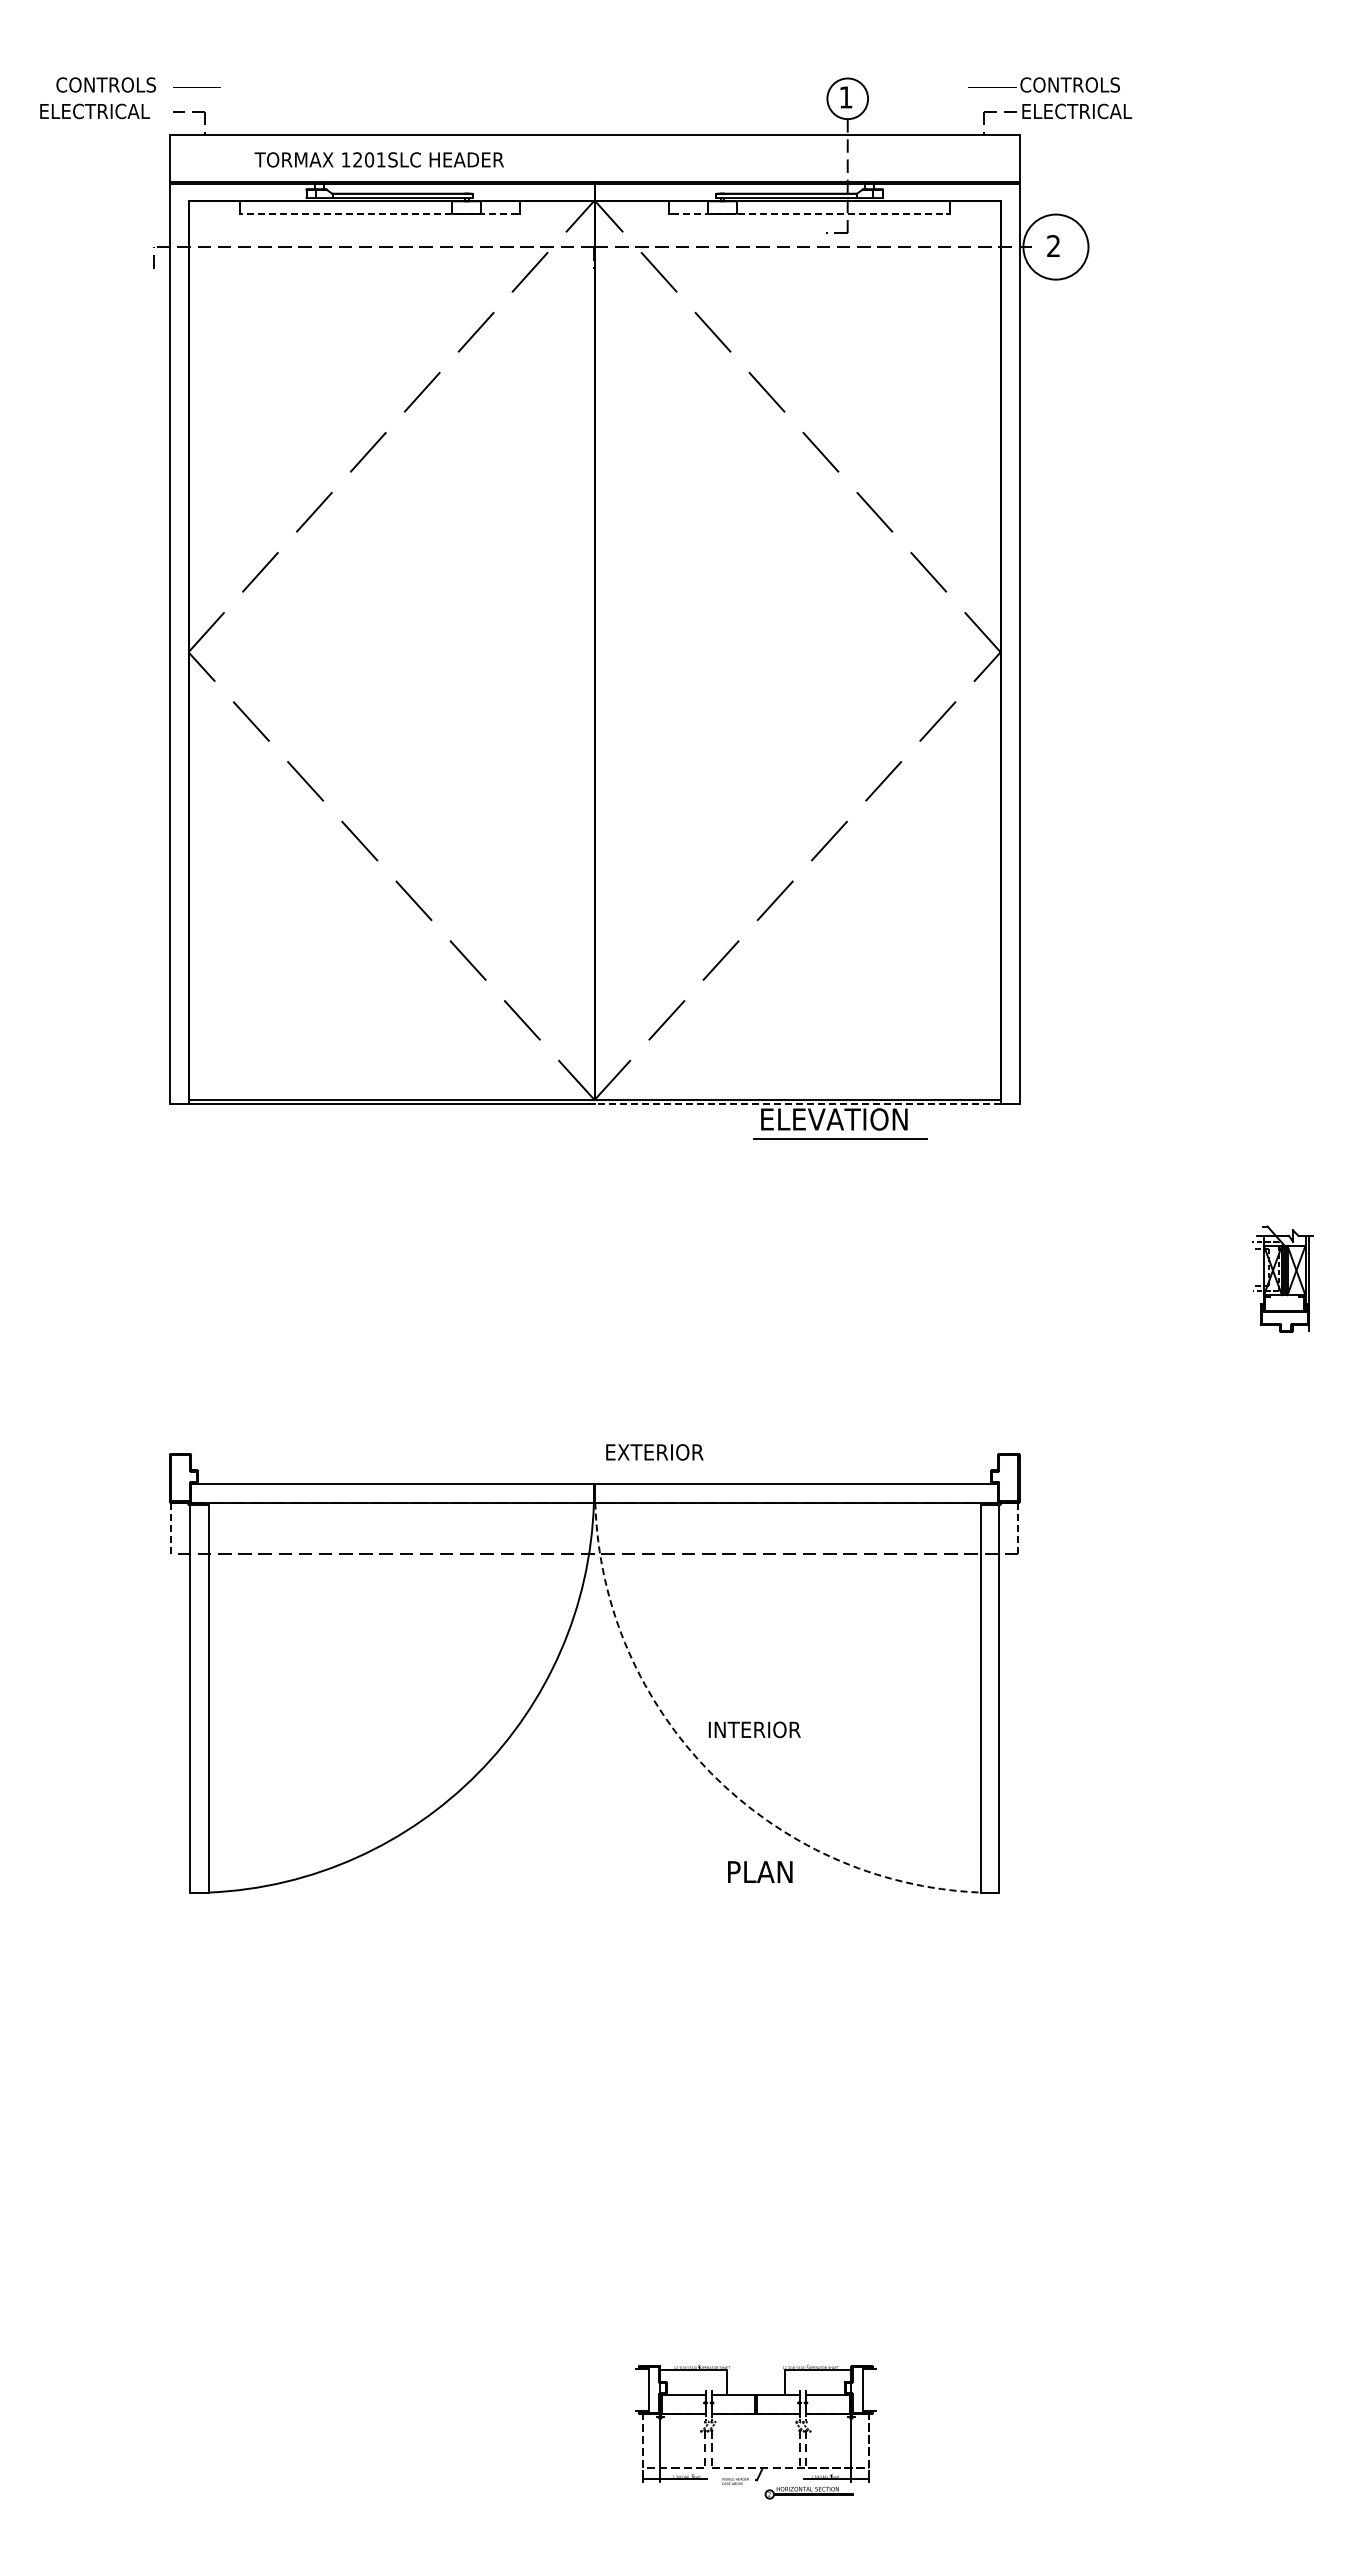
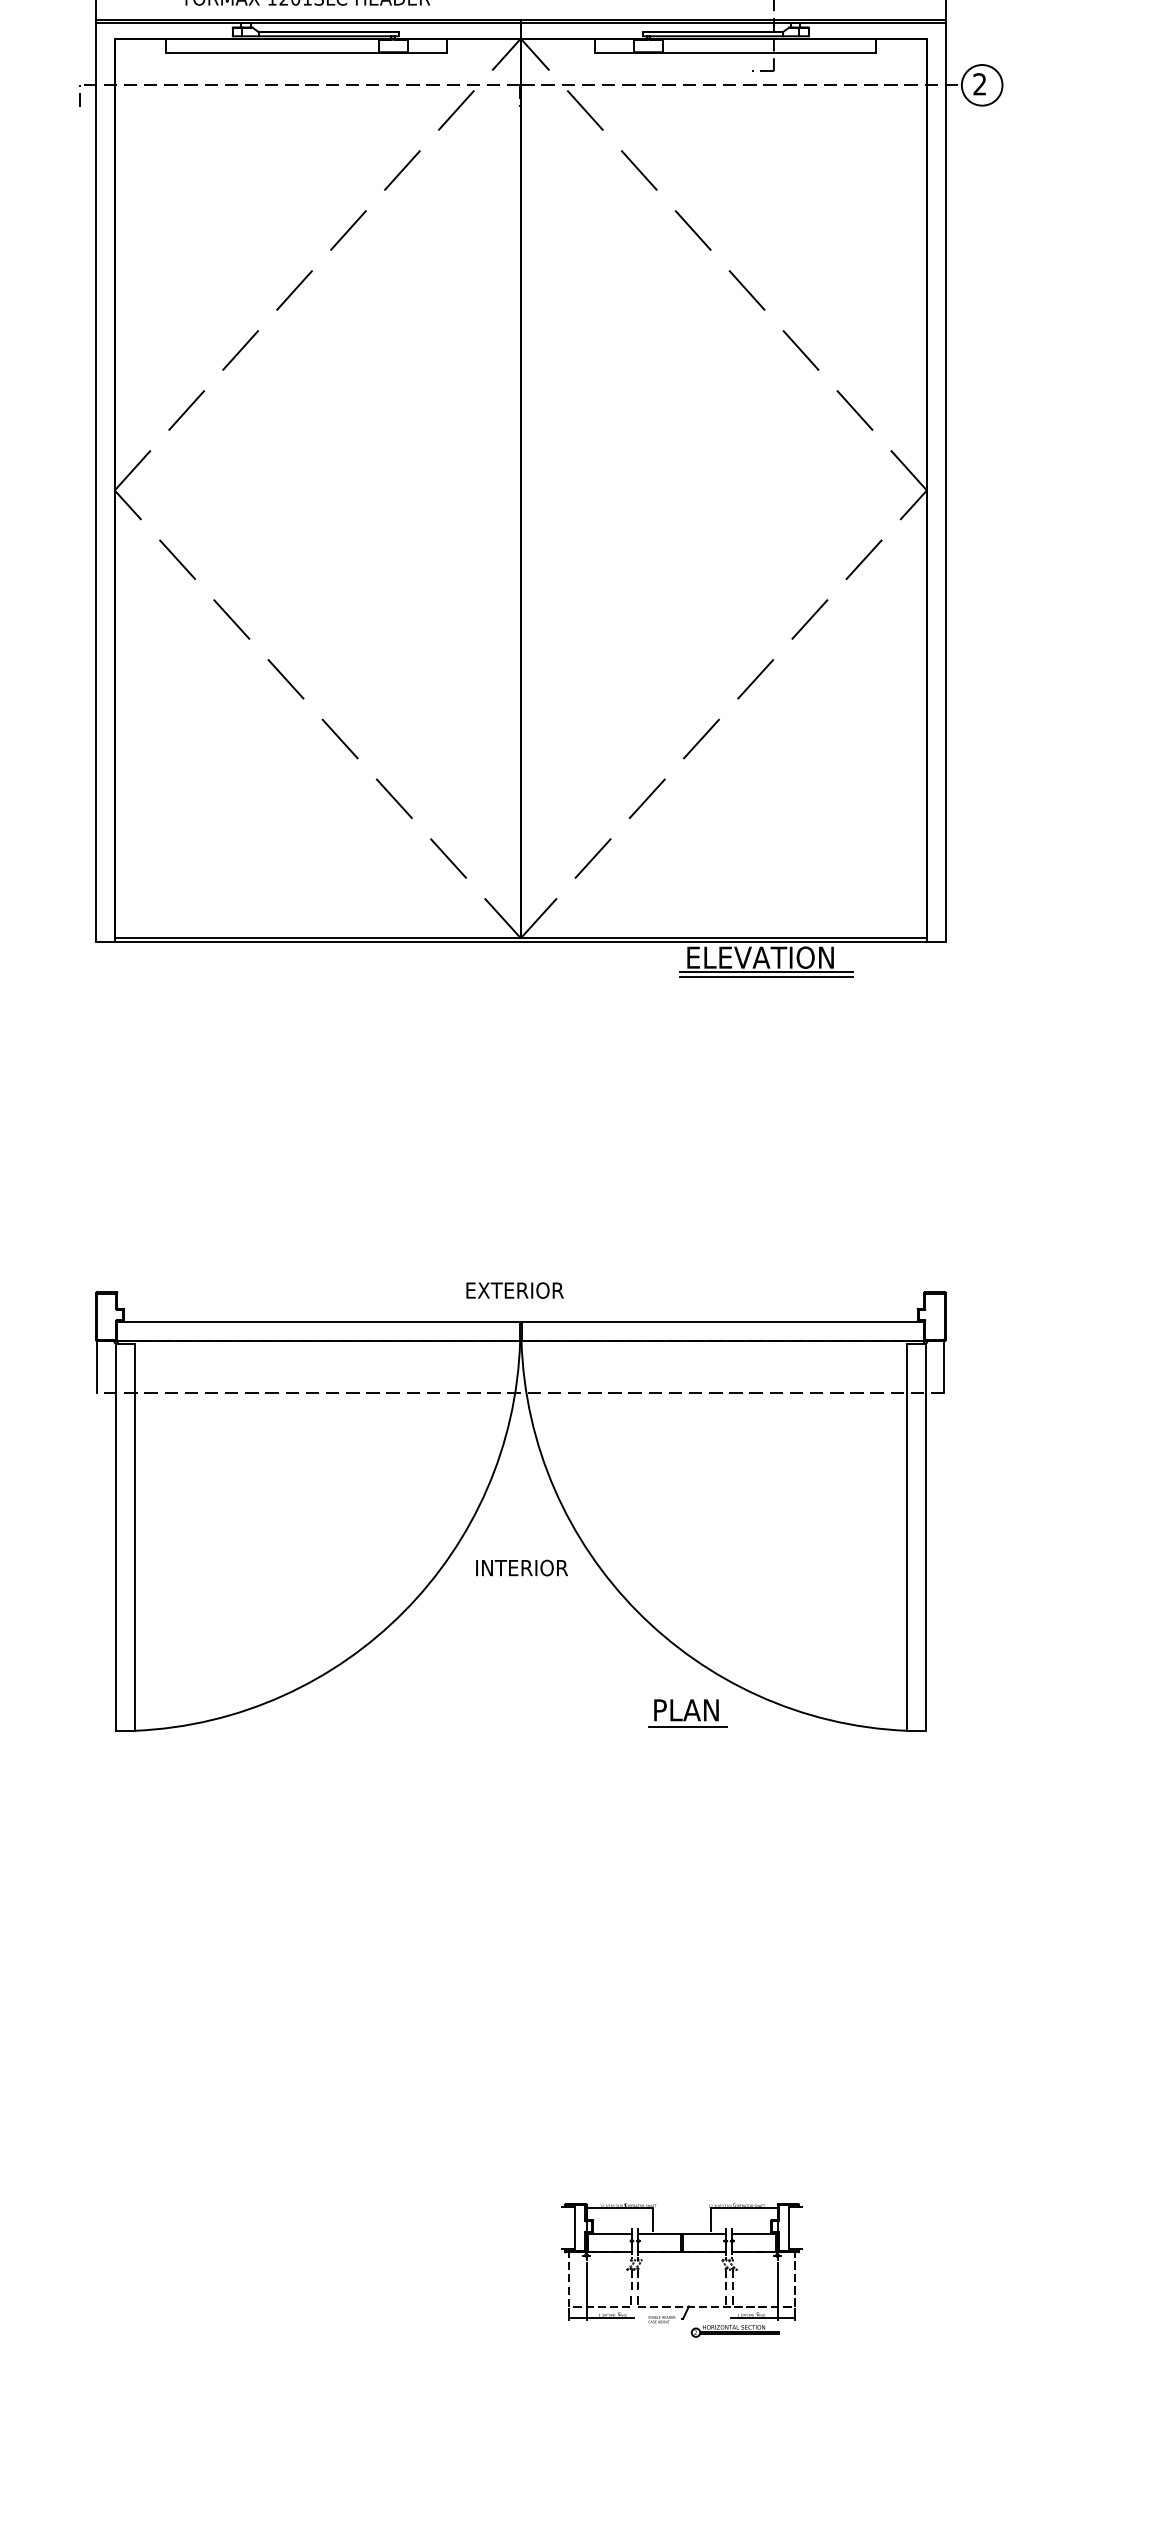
line: (379, 214) -> (305, 52), dashed -> solid
line: (809, 214) -> (735, 52), dashed -> solid
circle: (1055, 246) -> (981, 84), size x0.62
line: (797, 1104) -> (723, 942), dashed -> solid
line: (839, 1133) -> (765, 971), added
text: (654, 1452) -> (514, 1290), moved
line: (171, 1528) -> (97, 1366), dashed -> solid
line: (1018, 1528) -> (944, 1366), dashed -> solid
text: (754, 1729) -> (521, 1567), moved
arc: (711, 1773) -> (637, 1611), dashed -> solid
line: (761, 1888) -> (687, 1726), added

